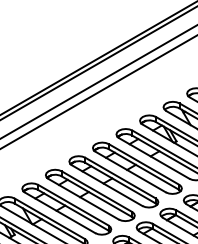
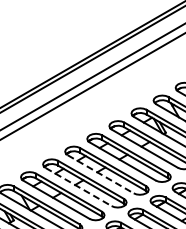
line: (108, 185) -> (101, 174), solid -> dashed
line: (84, 199) -> (79, 187), solid -> dashed

